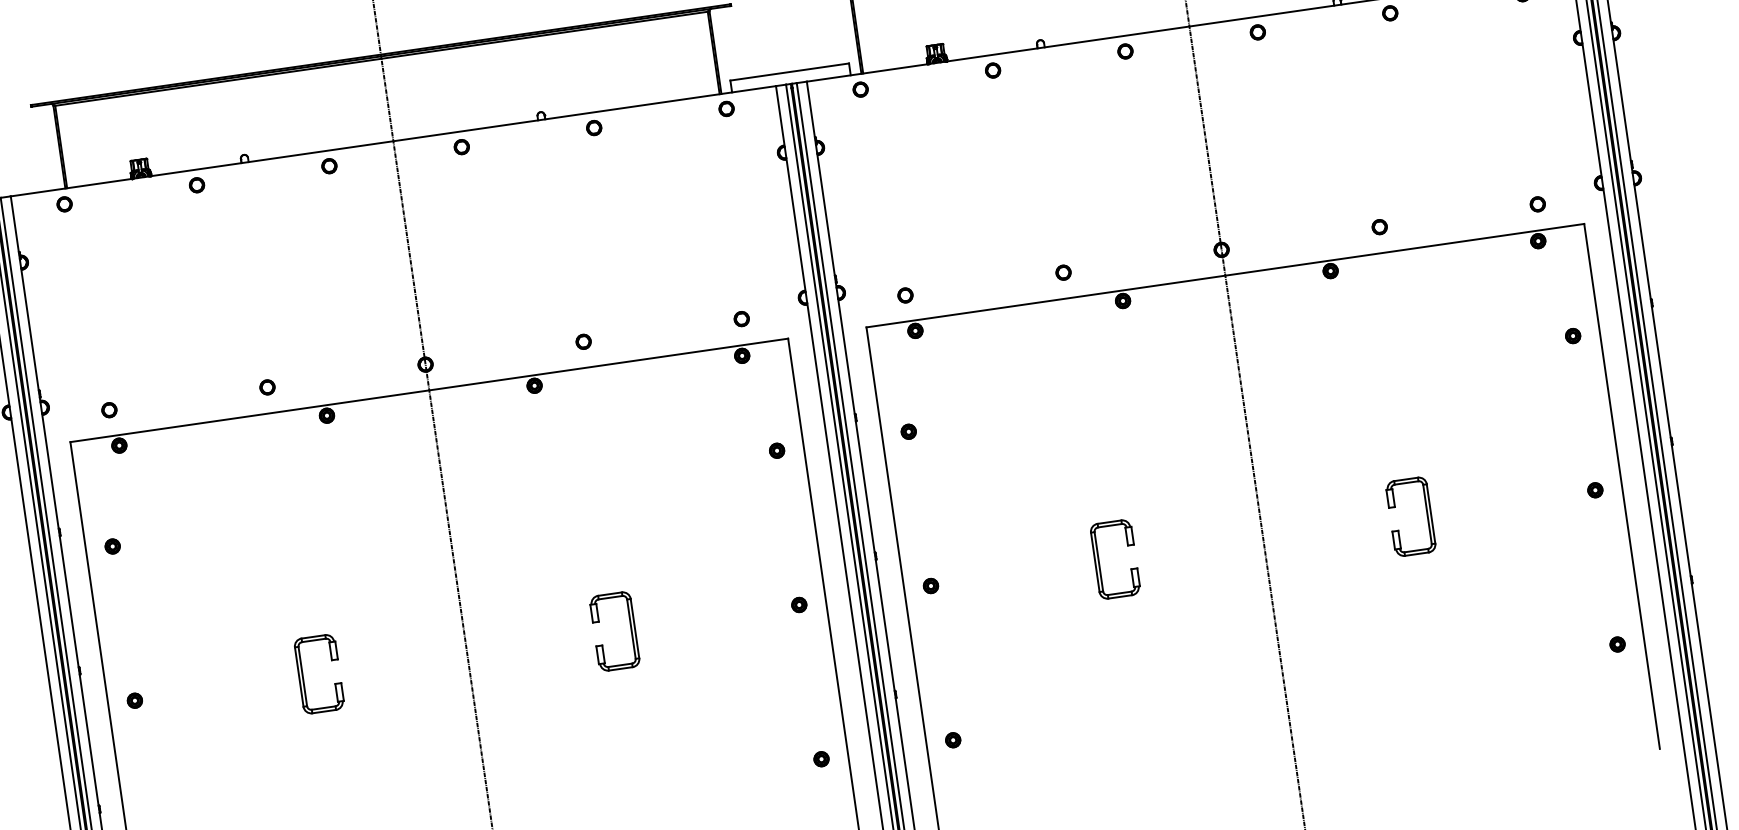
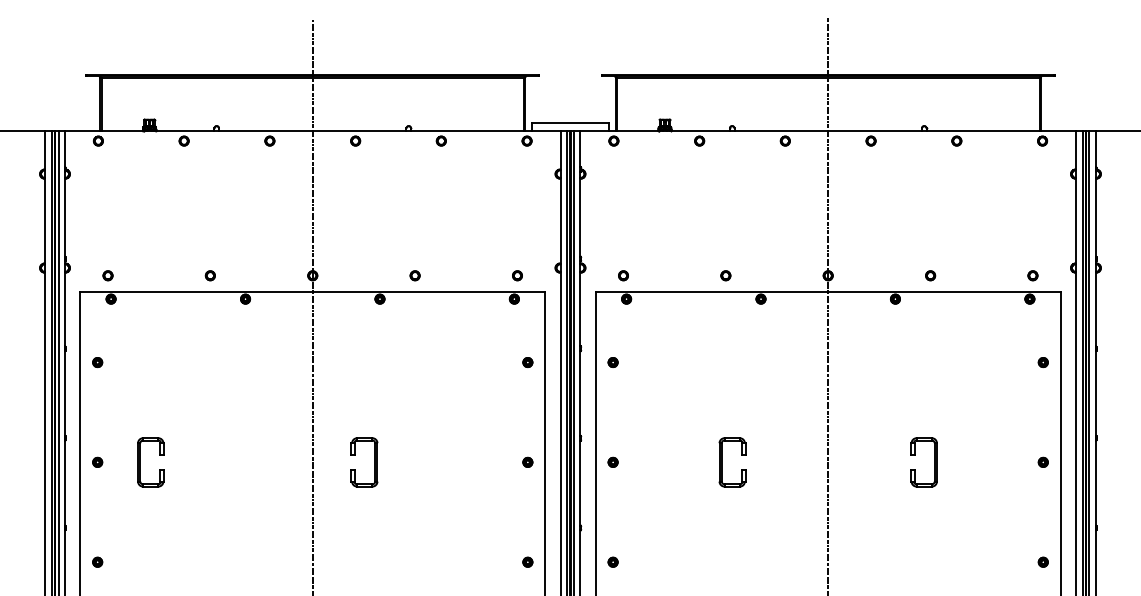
part: (630, 629) -> (374, 462), moved
part: (303, 676) -> (140, 462), moved

